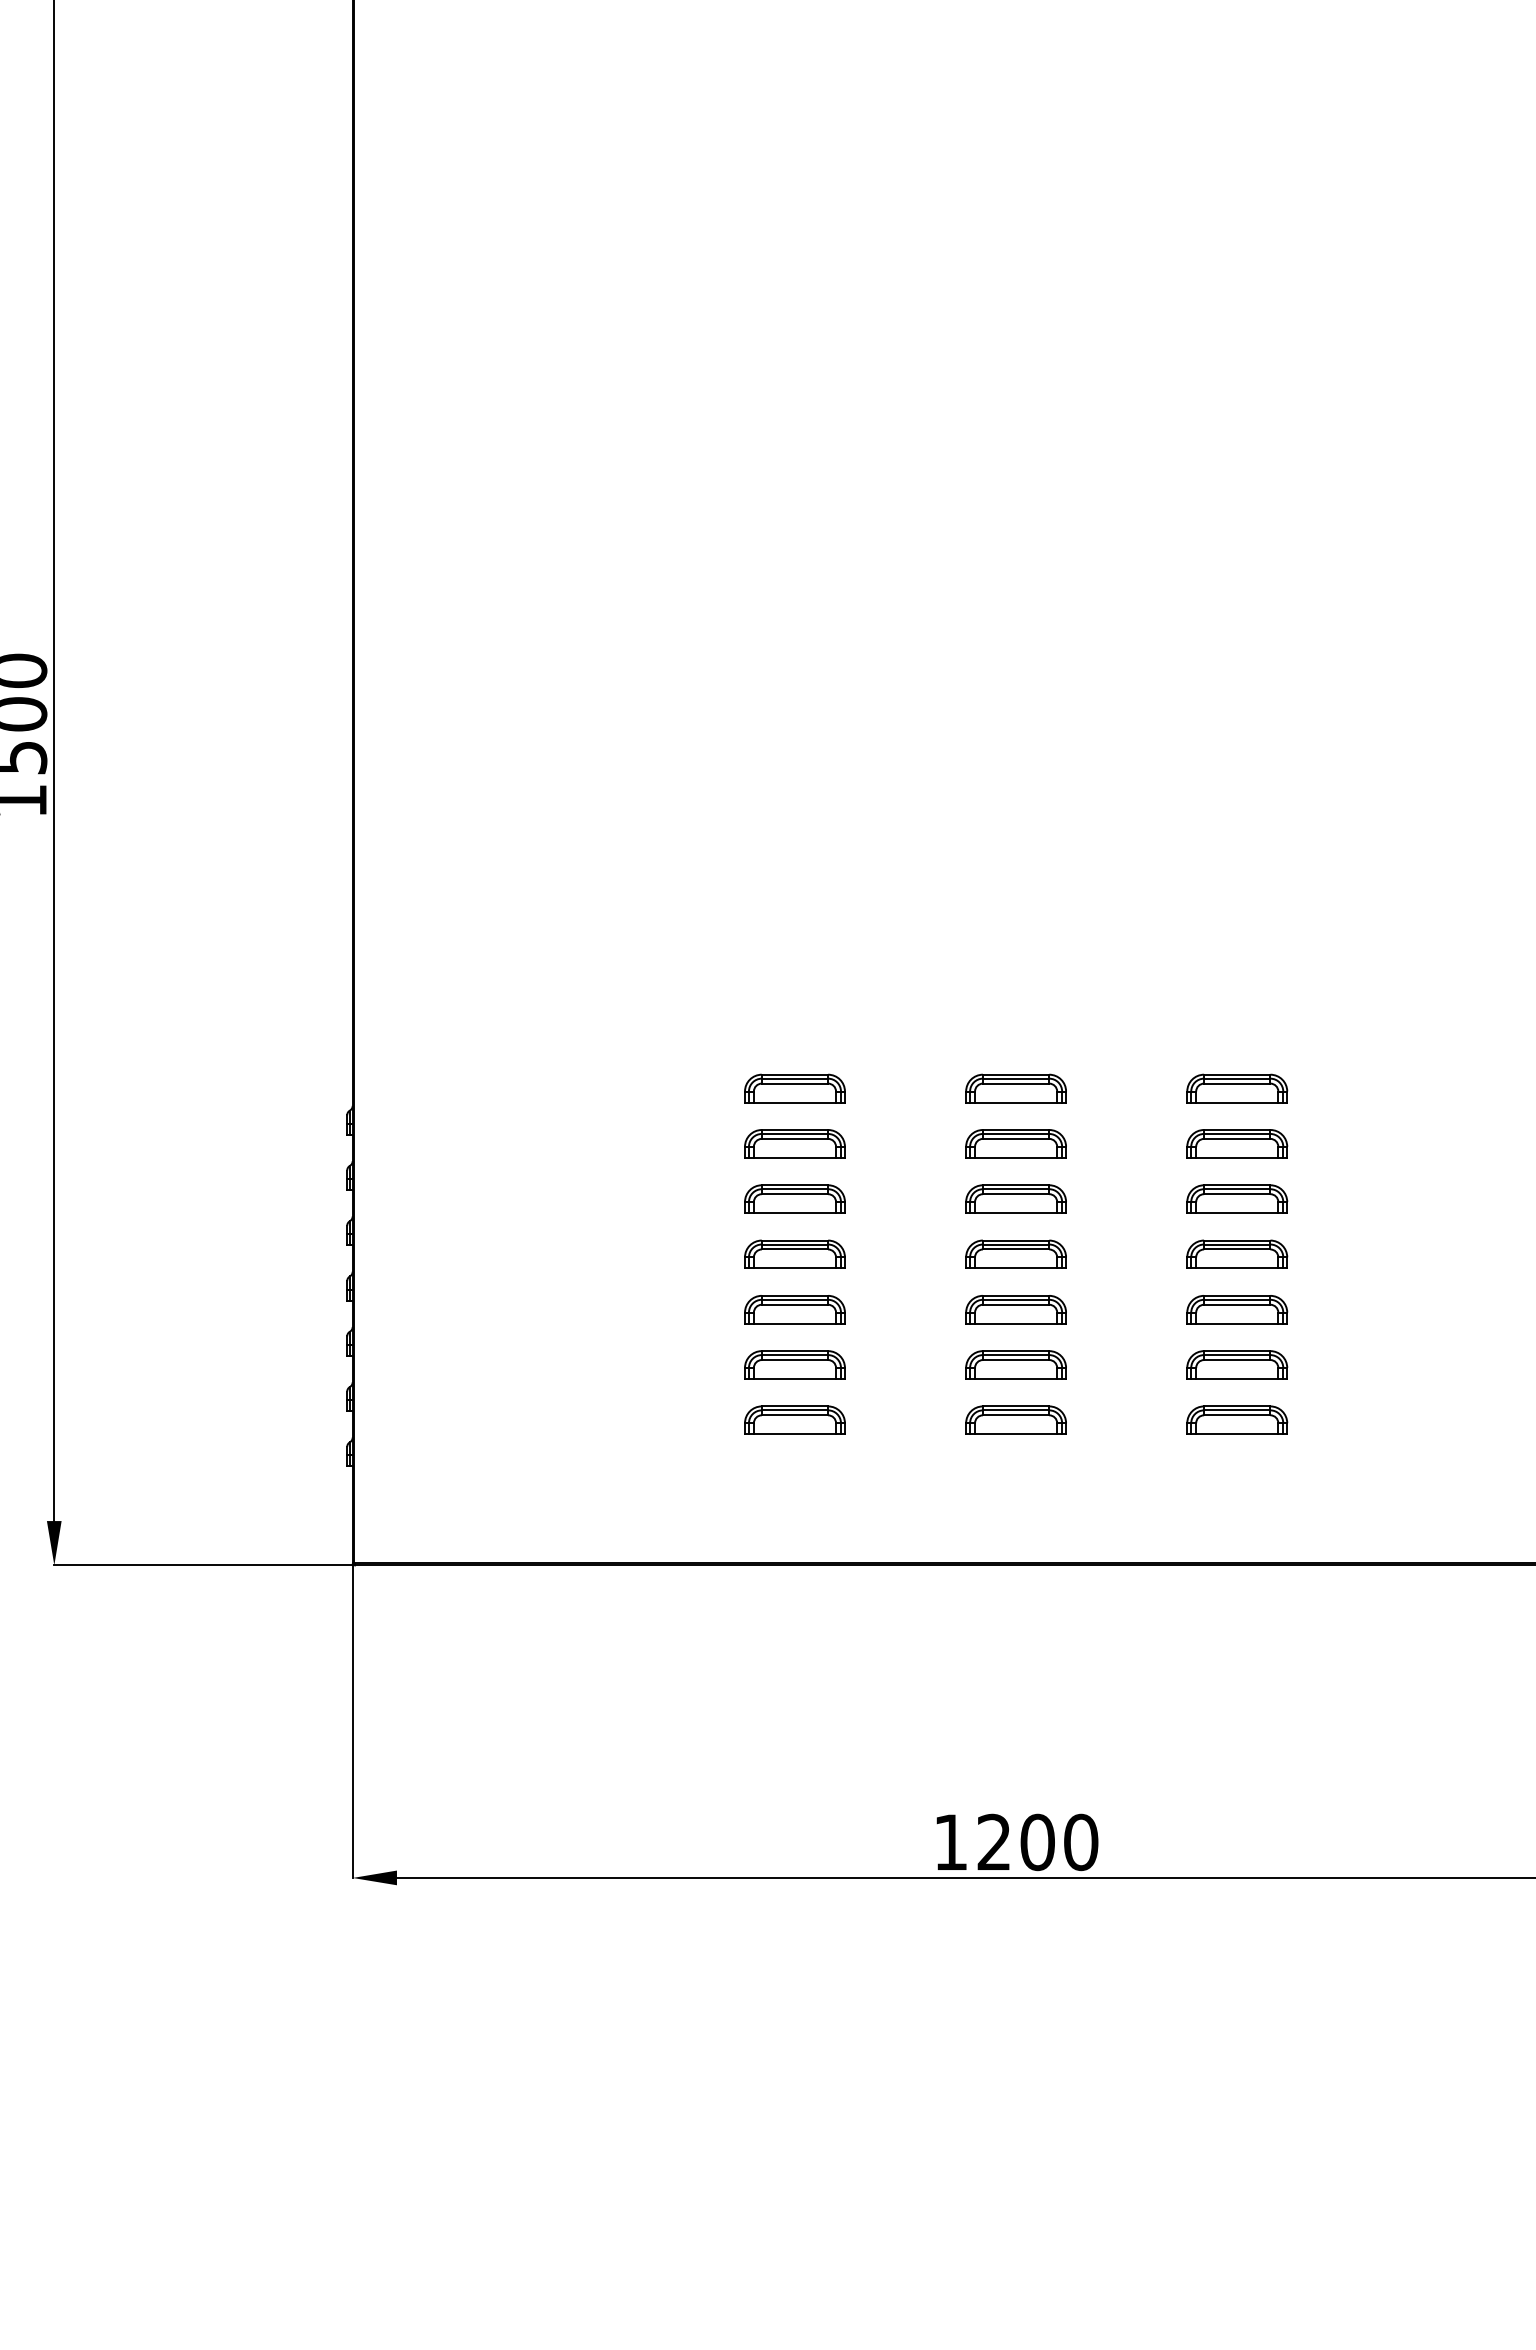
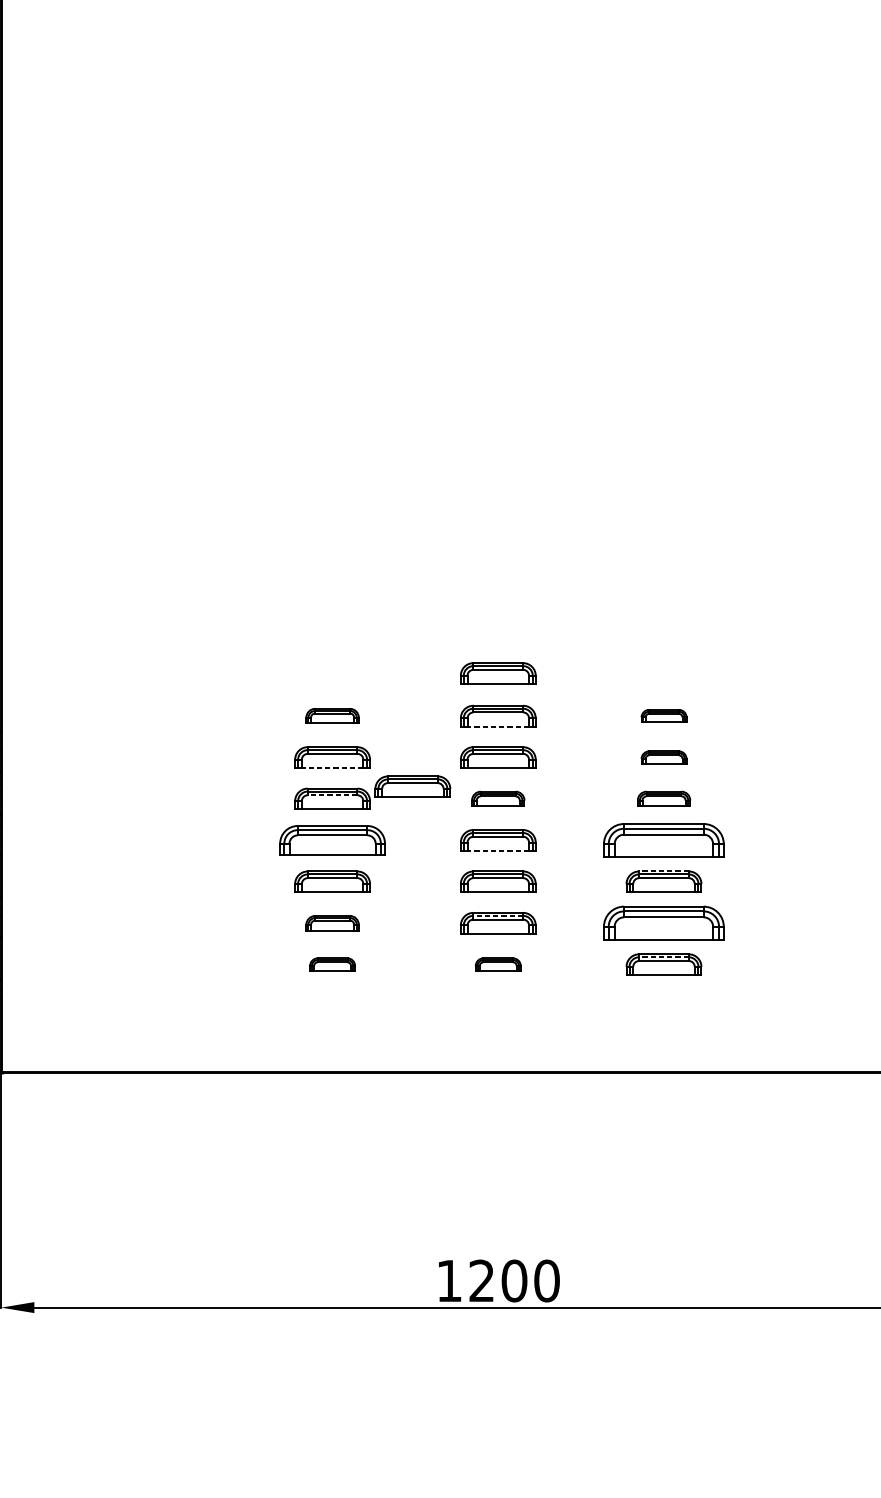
part: (1015, 1031) -> (497, 673), added
part: (794, 1088) -> (332, 716), size x0.7
part: (1237, 1088) -> (664, 716), size x0.6
line: (1015, 1102) -> (497, 726), solid -> dashed
part: (1237, 1143) -> (664, 757), size x0.6
line: (794, 1157) -> (332, 767), solid -> dashed
part: (901, 1182) -> (412, 786), added
line: (794, 1194) -> (332, 795), solid -> dashed
part: (1015, 1198) -> (497, 798), size x0.7
part: (1237, 1198) -> (664, 798), size x0.7
part: (794, 1253) -> (332, 839), size x1.4
part: (1237, 1253) -> (664, 839), size x1.6
line: (1015, 1268) -> (497, 850), solid -> dashed
line: (1236, 1295) -> (663, 871), solid -> dashed
line: (1015, 1355) -> (497, 916), solid -> dashed
part: (794, 1364) -> (332, 922), size x0.7
part: (1237, 1364) -> (664, 922), size x1.6
line: (1236, 1410) -> (663, 957), solid -> dashed
part: (794, 1419) -> (332, 964), size x0.6
part: (1015, 1419) -> (497, 964), size x0.6

